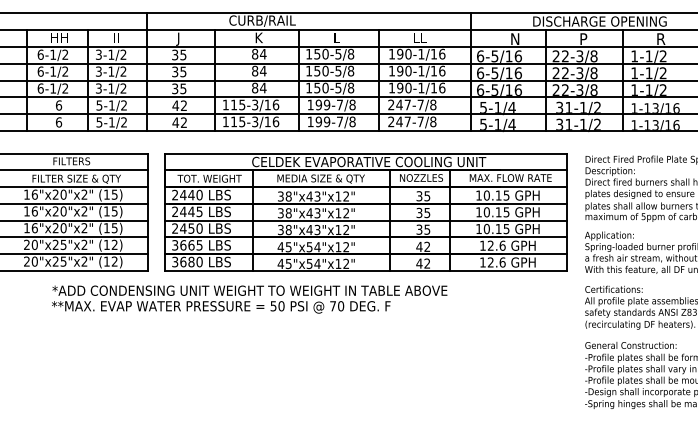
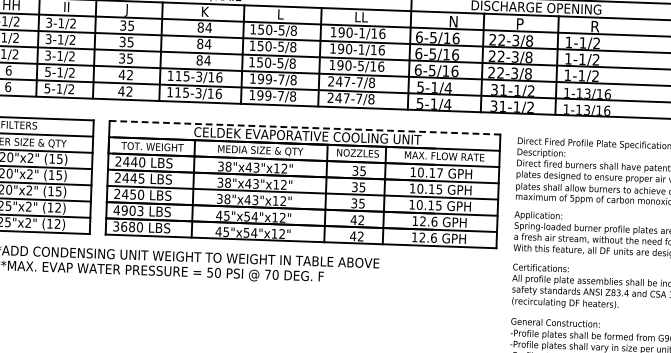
text: (421, 87) -> (361, 65), 190-1/16 -> 190-5/16
line: (366, 153) -> (305, 127), solid -> dashed
text: (506, 195) -> (439, 173), 10.15 -> 10.17
text: (186, 245) -> (127, 210), 3665 -> 4903

